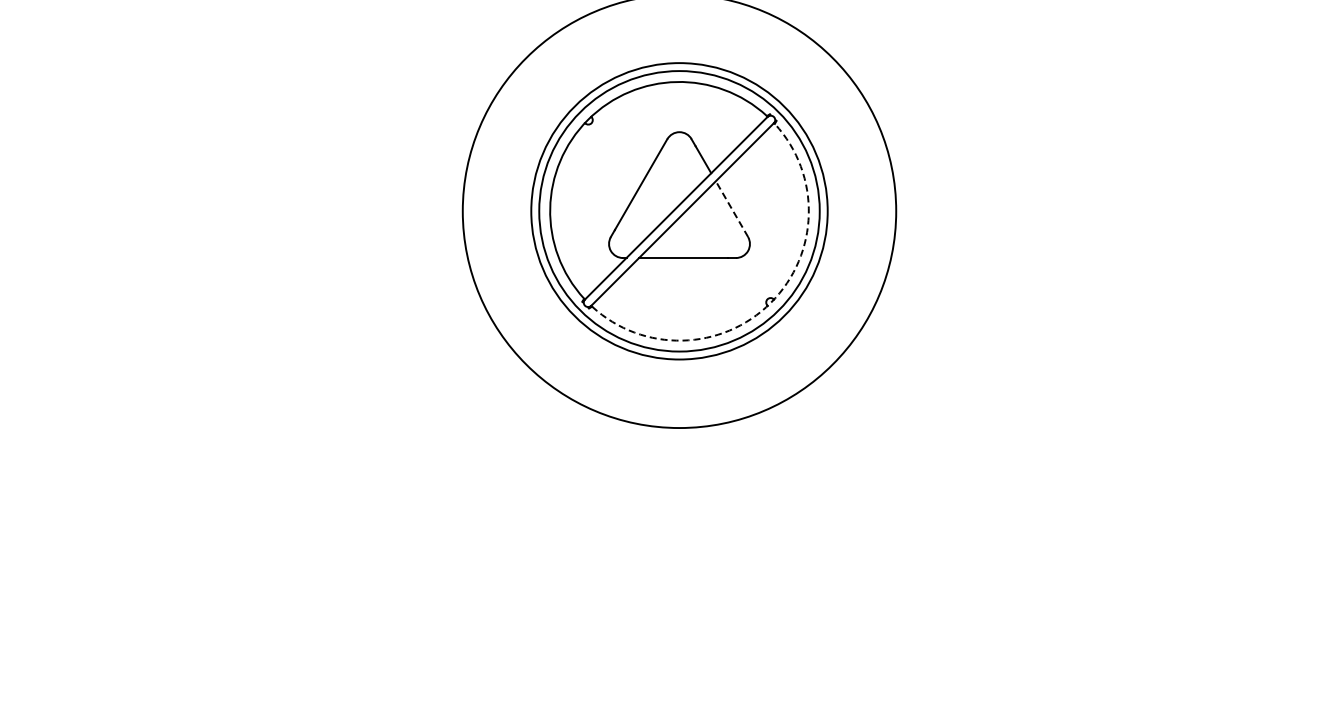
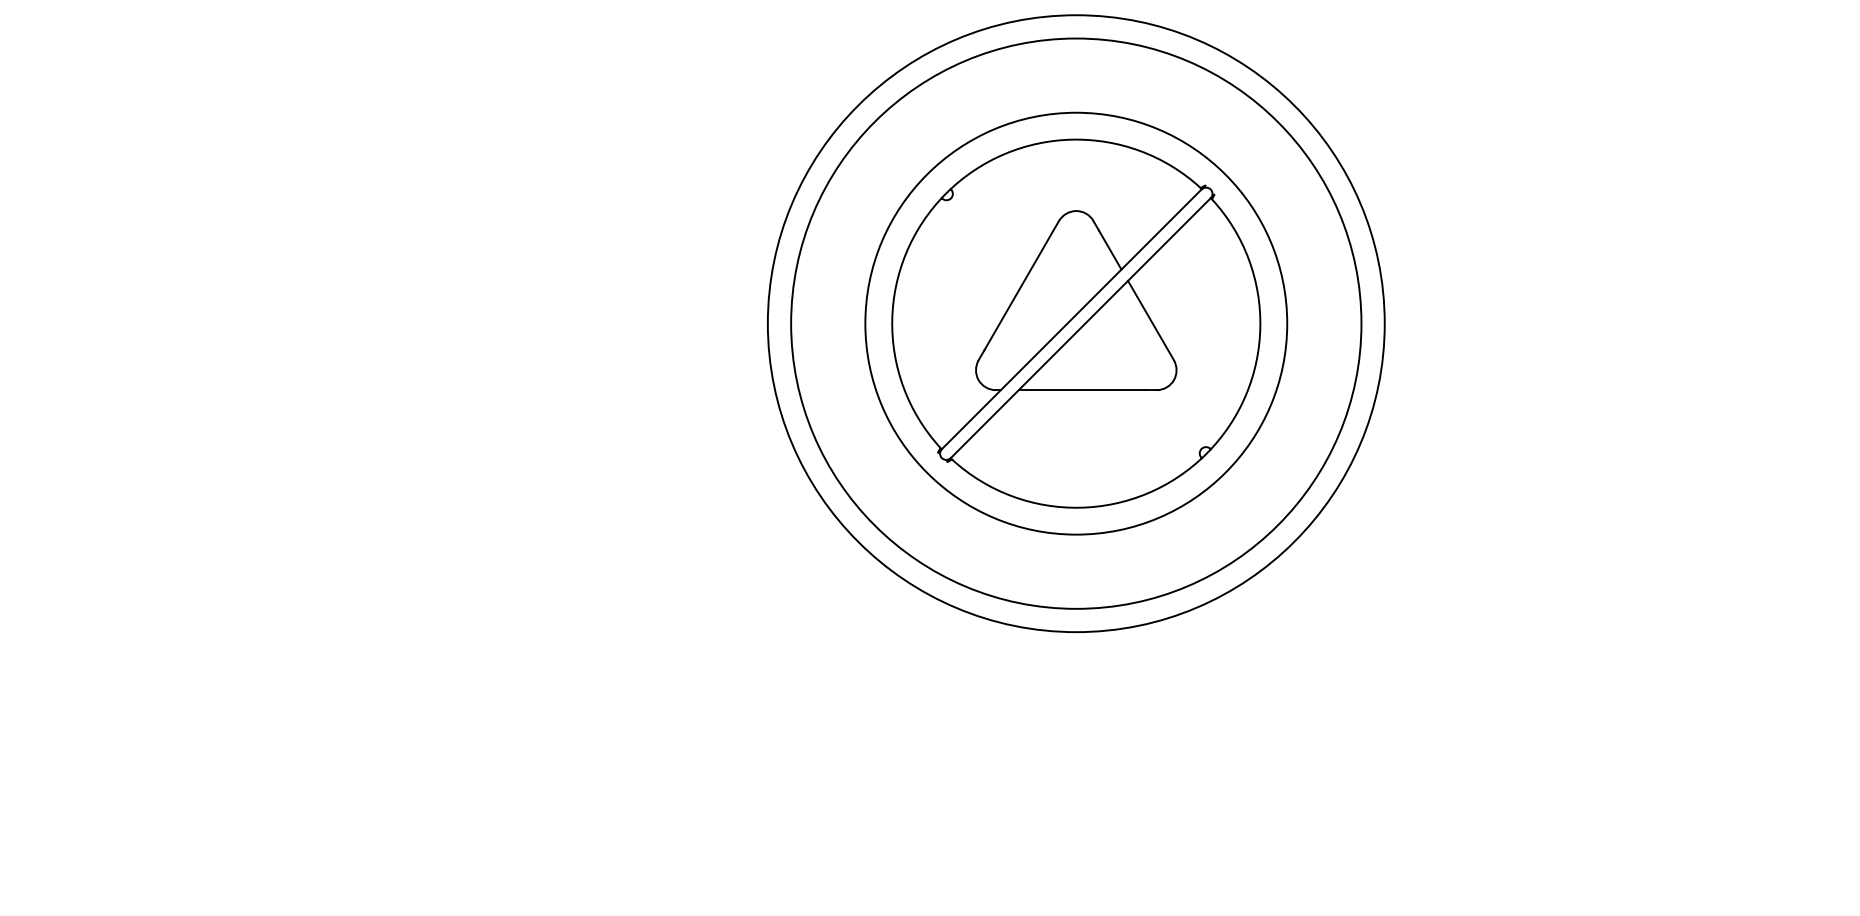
line: (731, 208) -> (1150, 319), dashed -> solid
circle: (679, 210) -> (1076, 322), size x1.43
arc: (770, 302) -> (1205, 453), dashed -> solid

